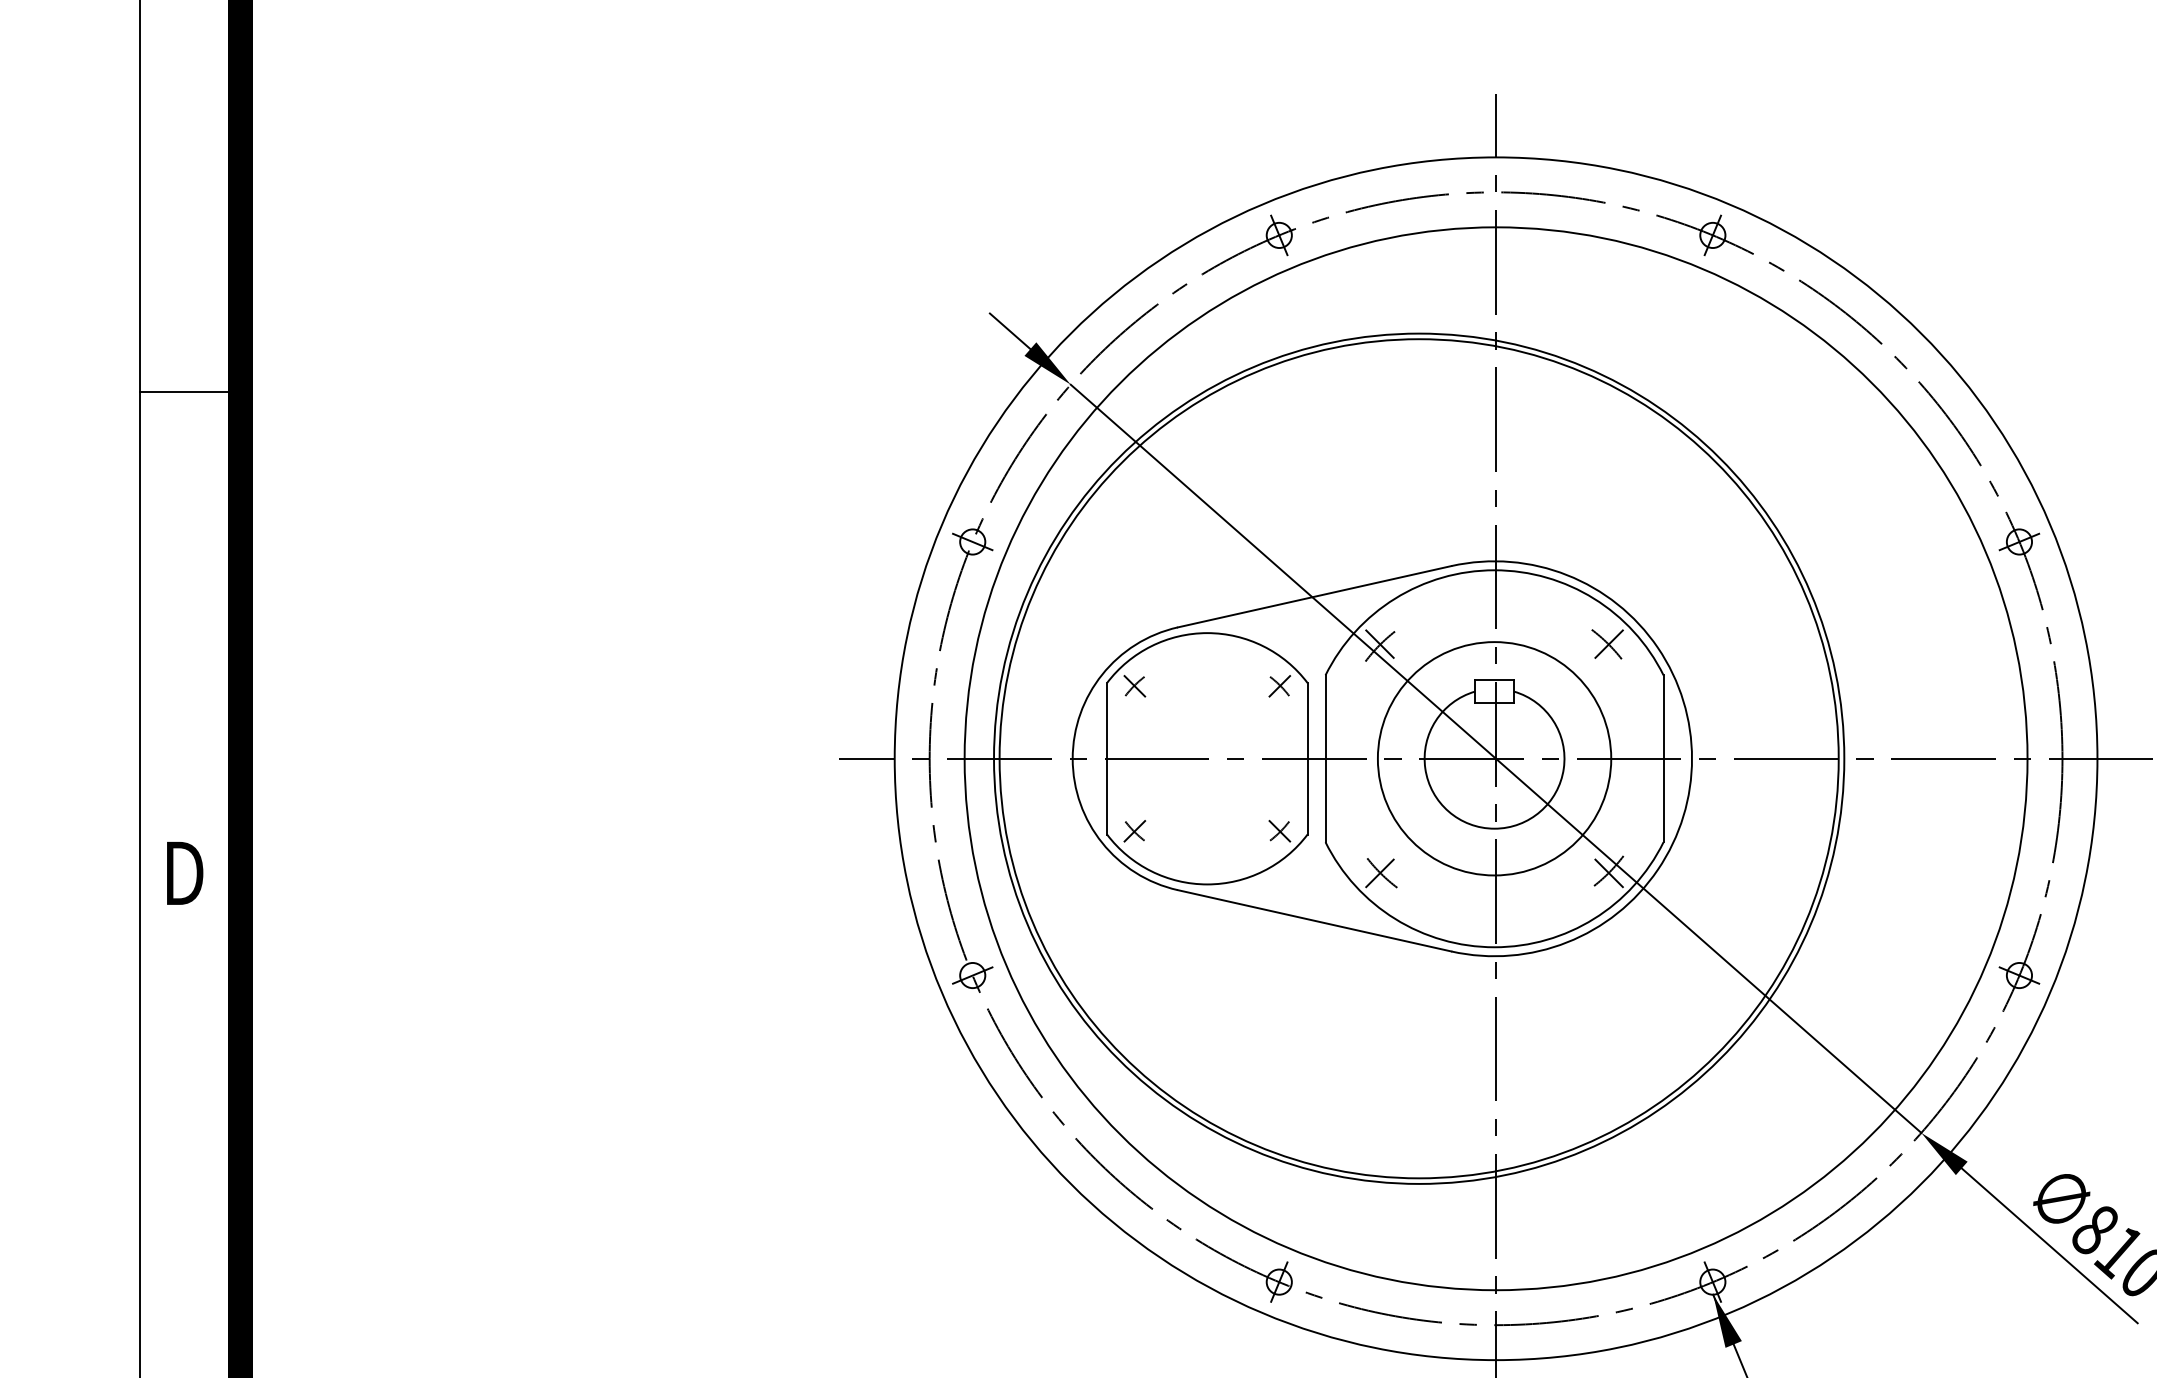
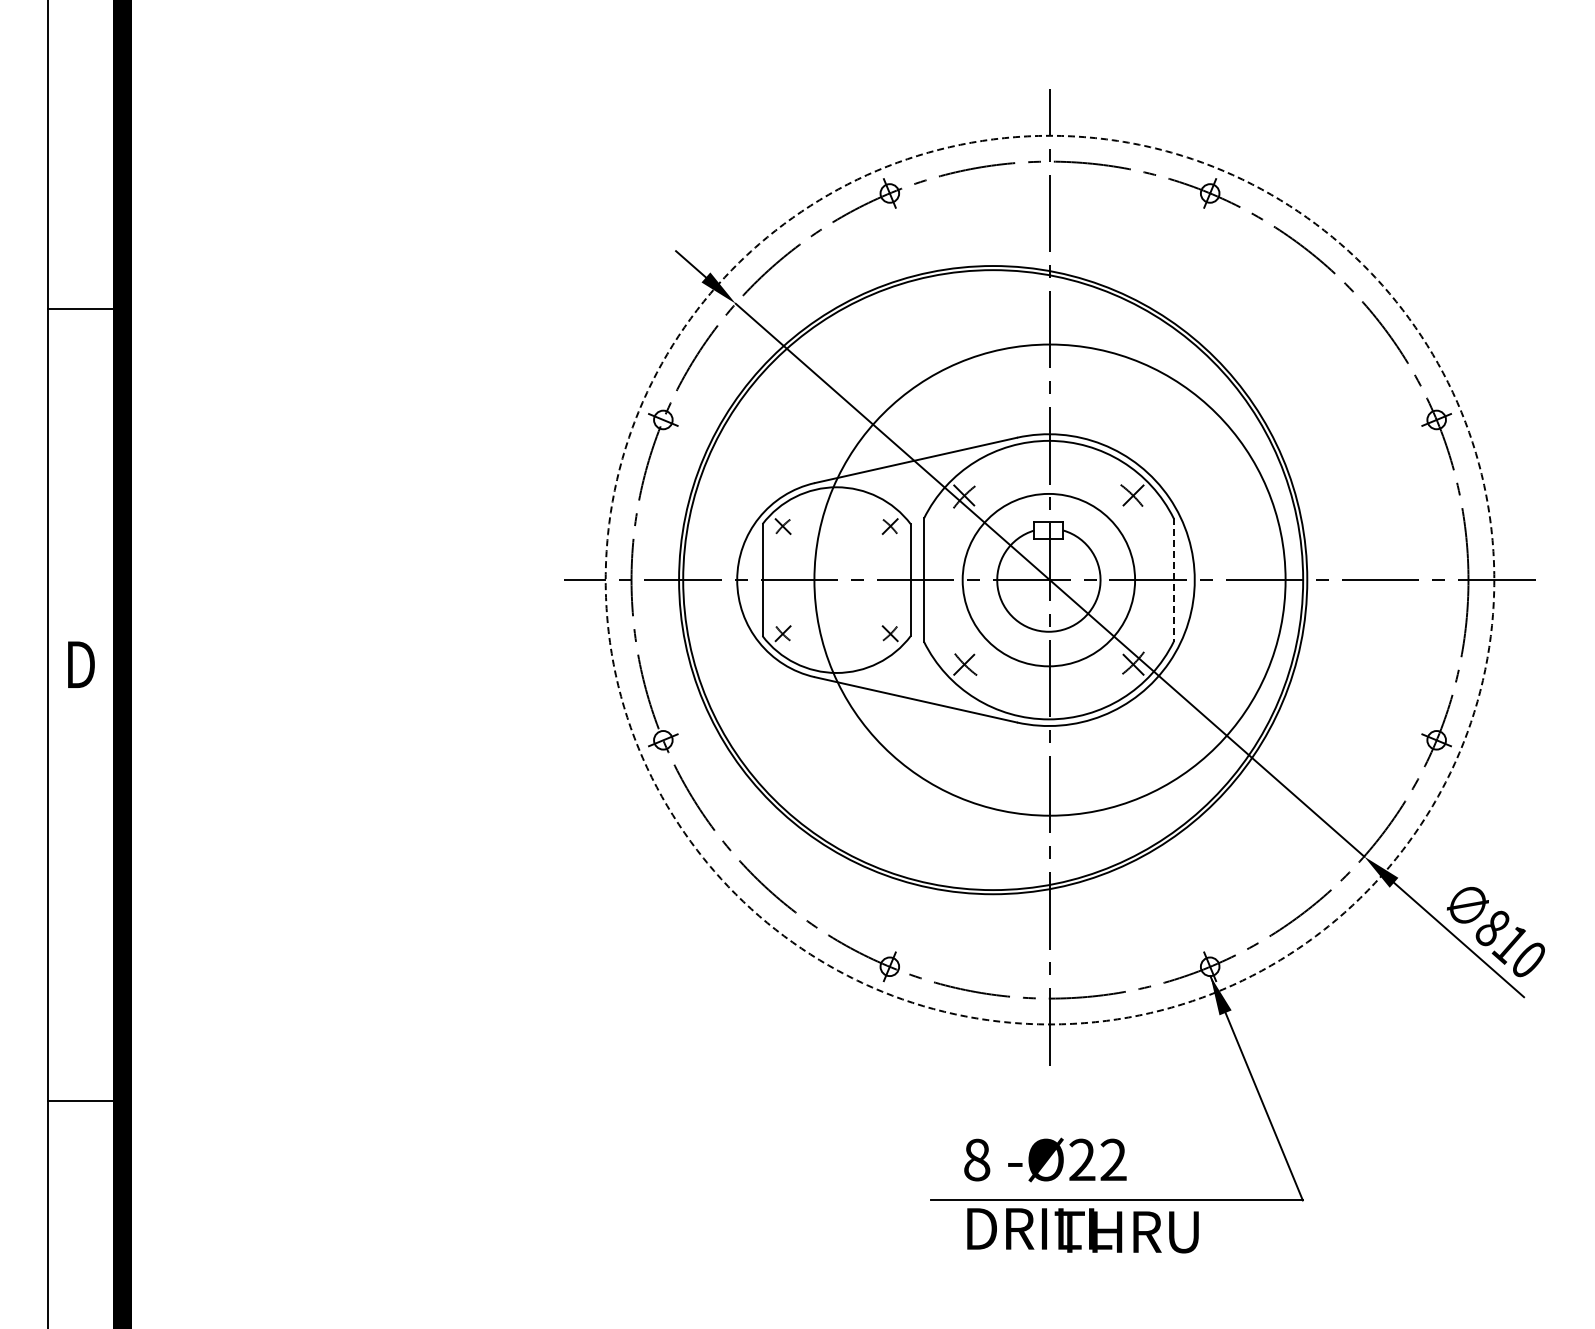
circle: (1495, 757) -> (1049, 579), size x0.6
circle: (1495, 757) -> (1049, 579), solid -> dashed
line: (1663, 759) -> (1173, 580), solid -> dashed

